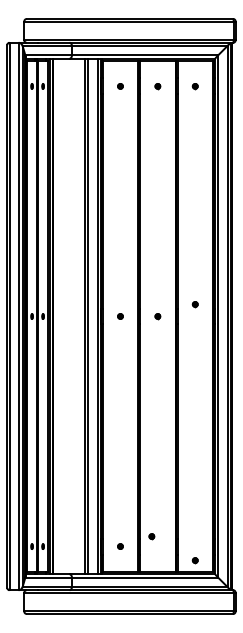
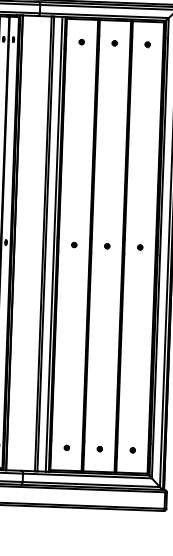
part: (194, 304) -> (139, 247), moved
part: (151, 536) -> (99, 449), moved
part: (194, 560) -> (132, 450), moved

